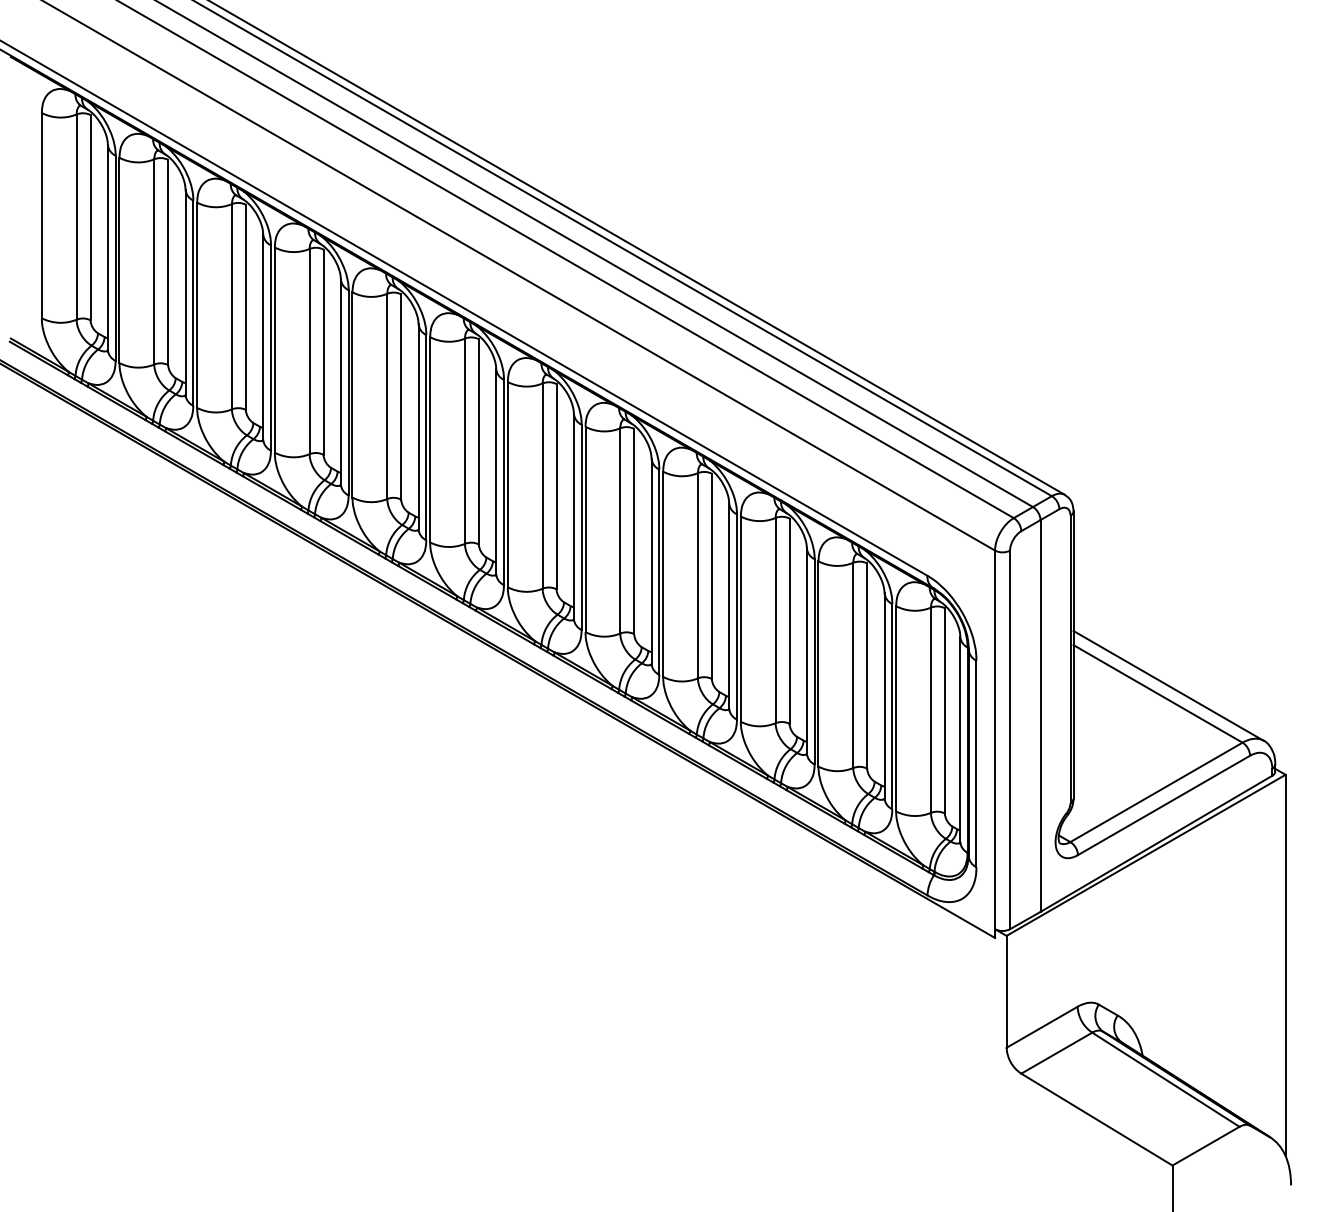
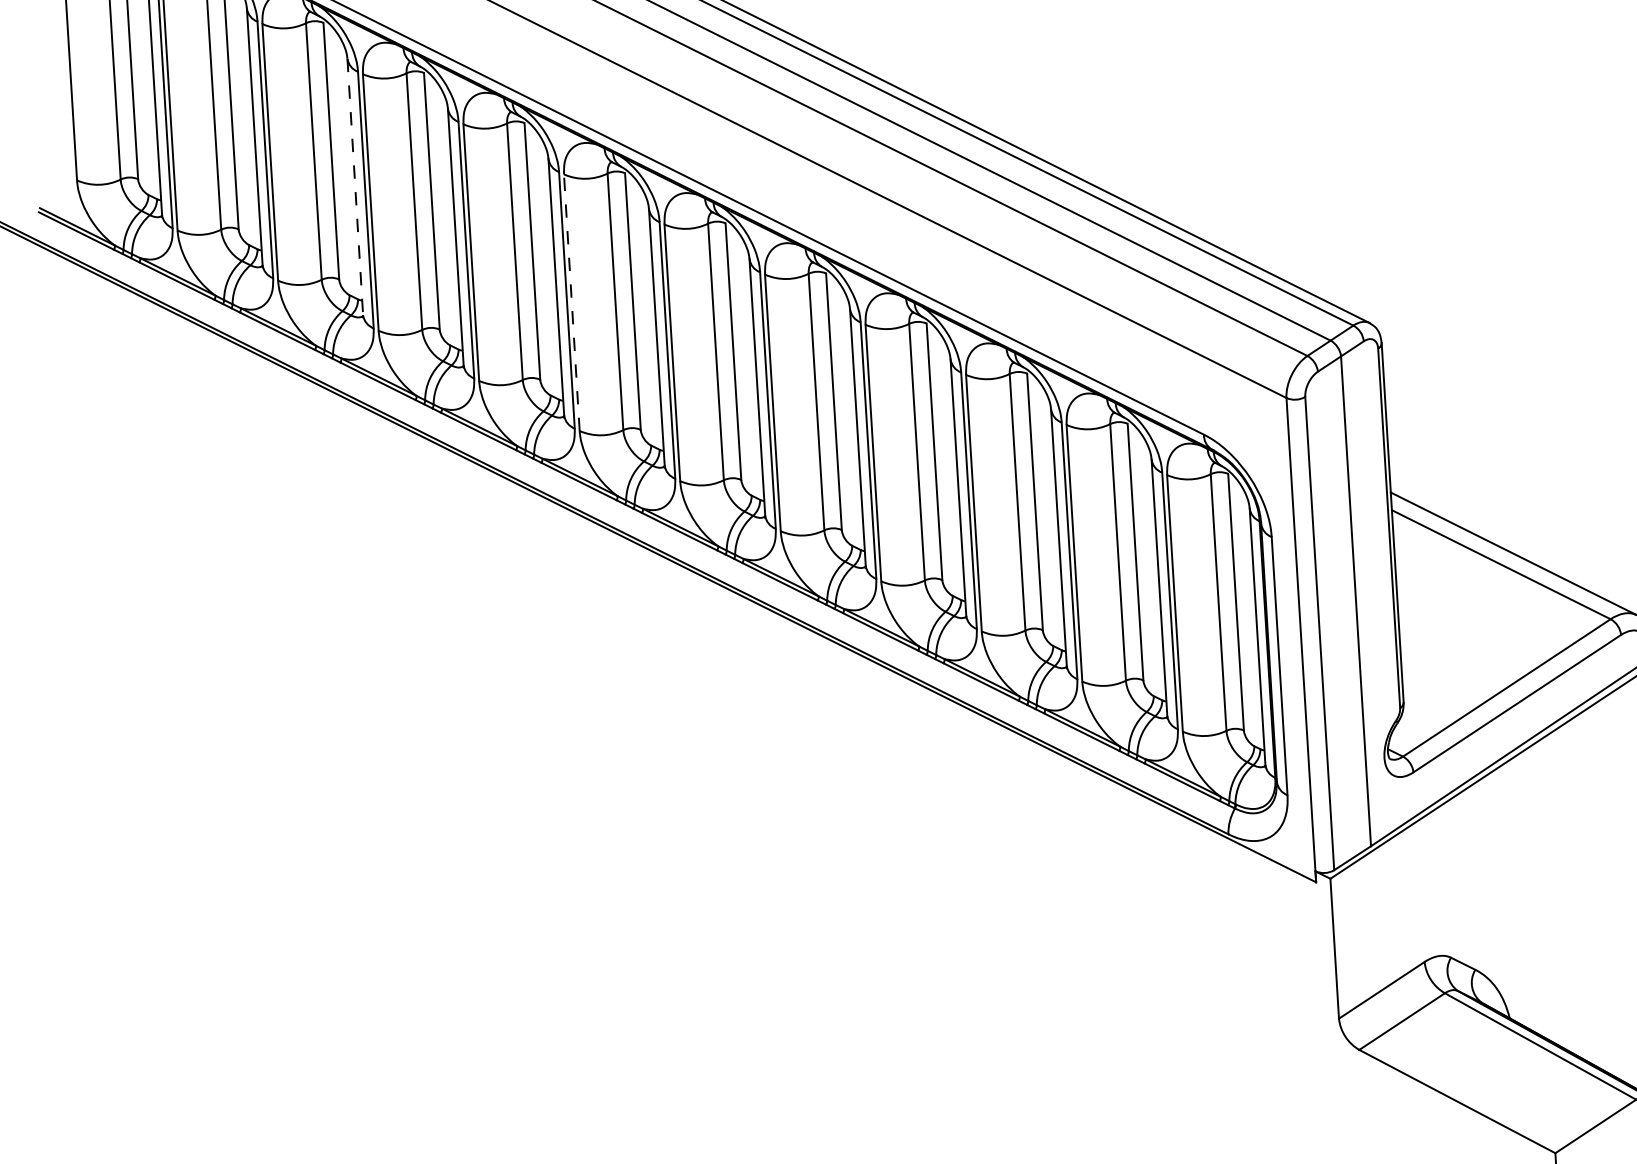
line: (263, 337) -> (355, 187), solid -> dashed
line: (430, 439) -> (572, 302), solid -> dashed

